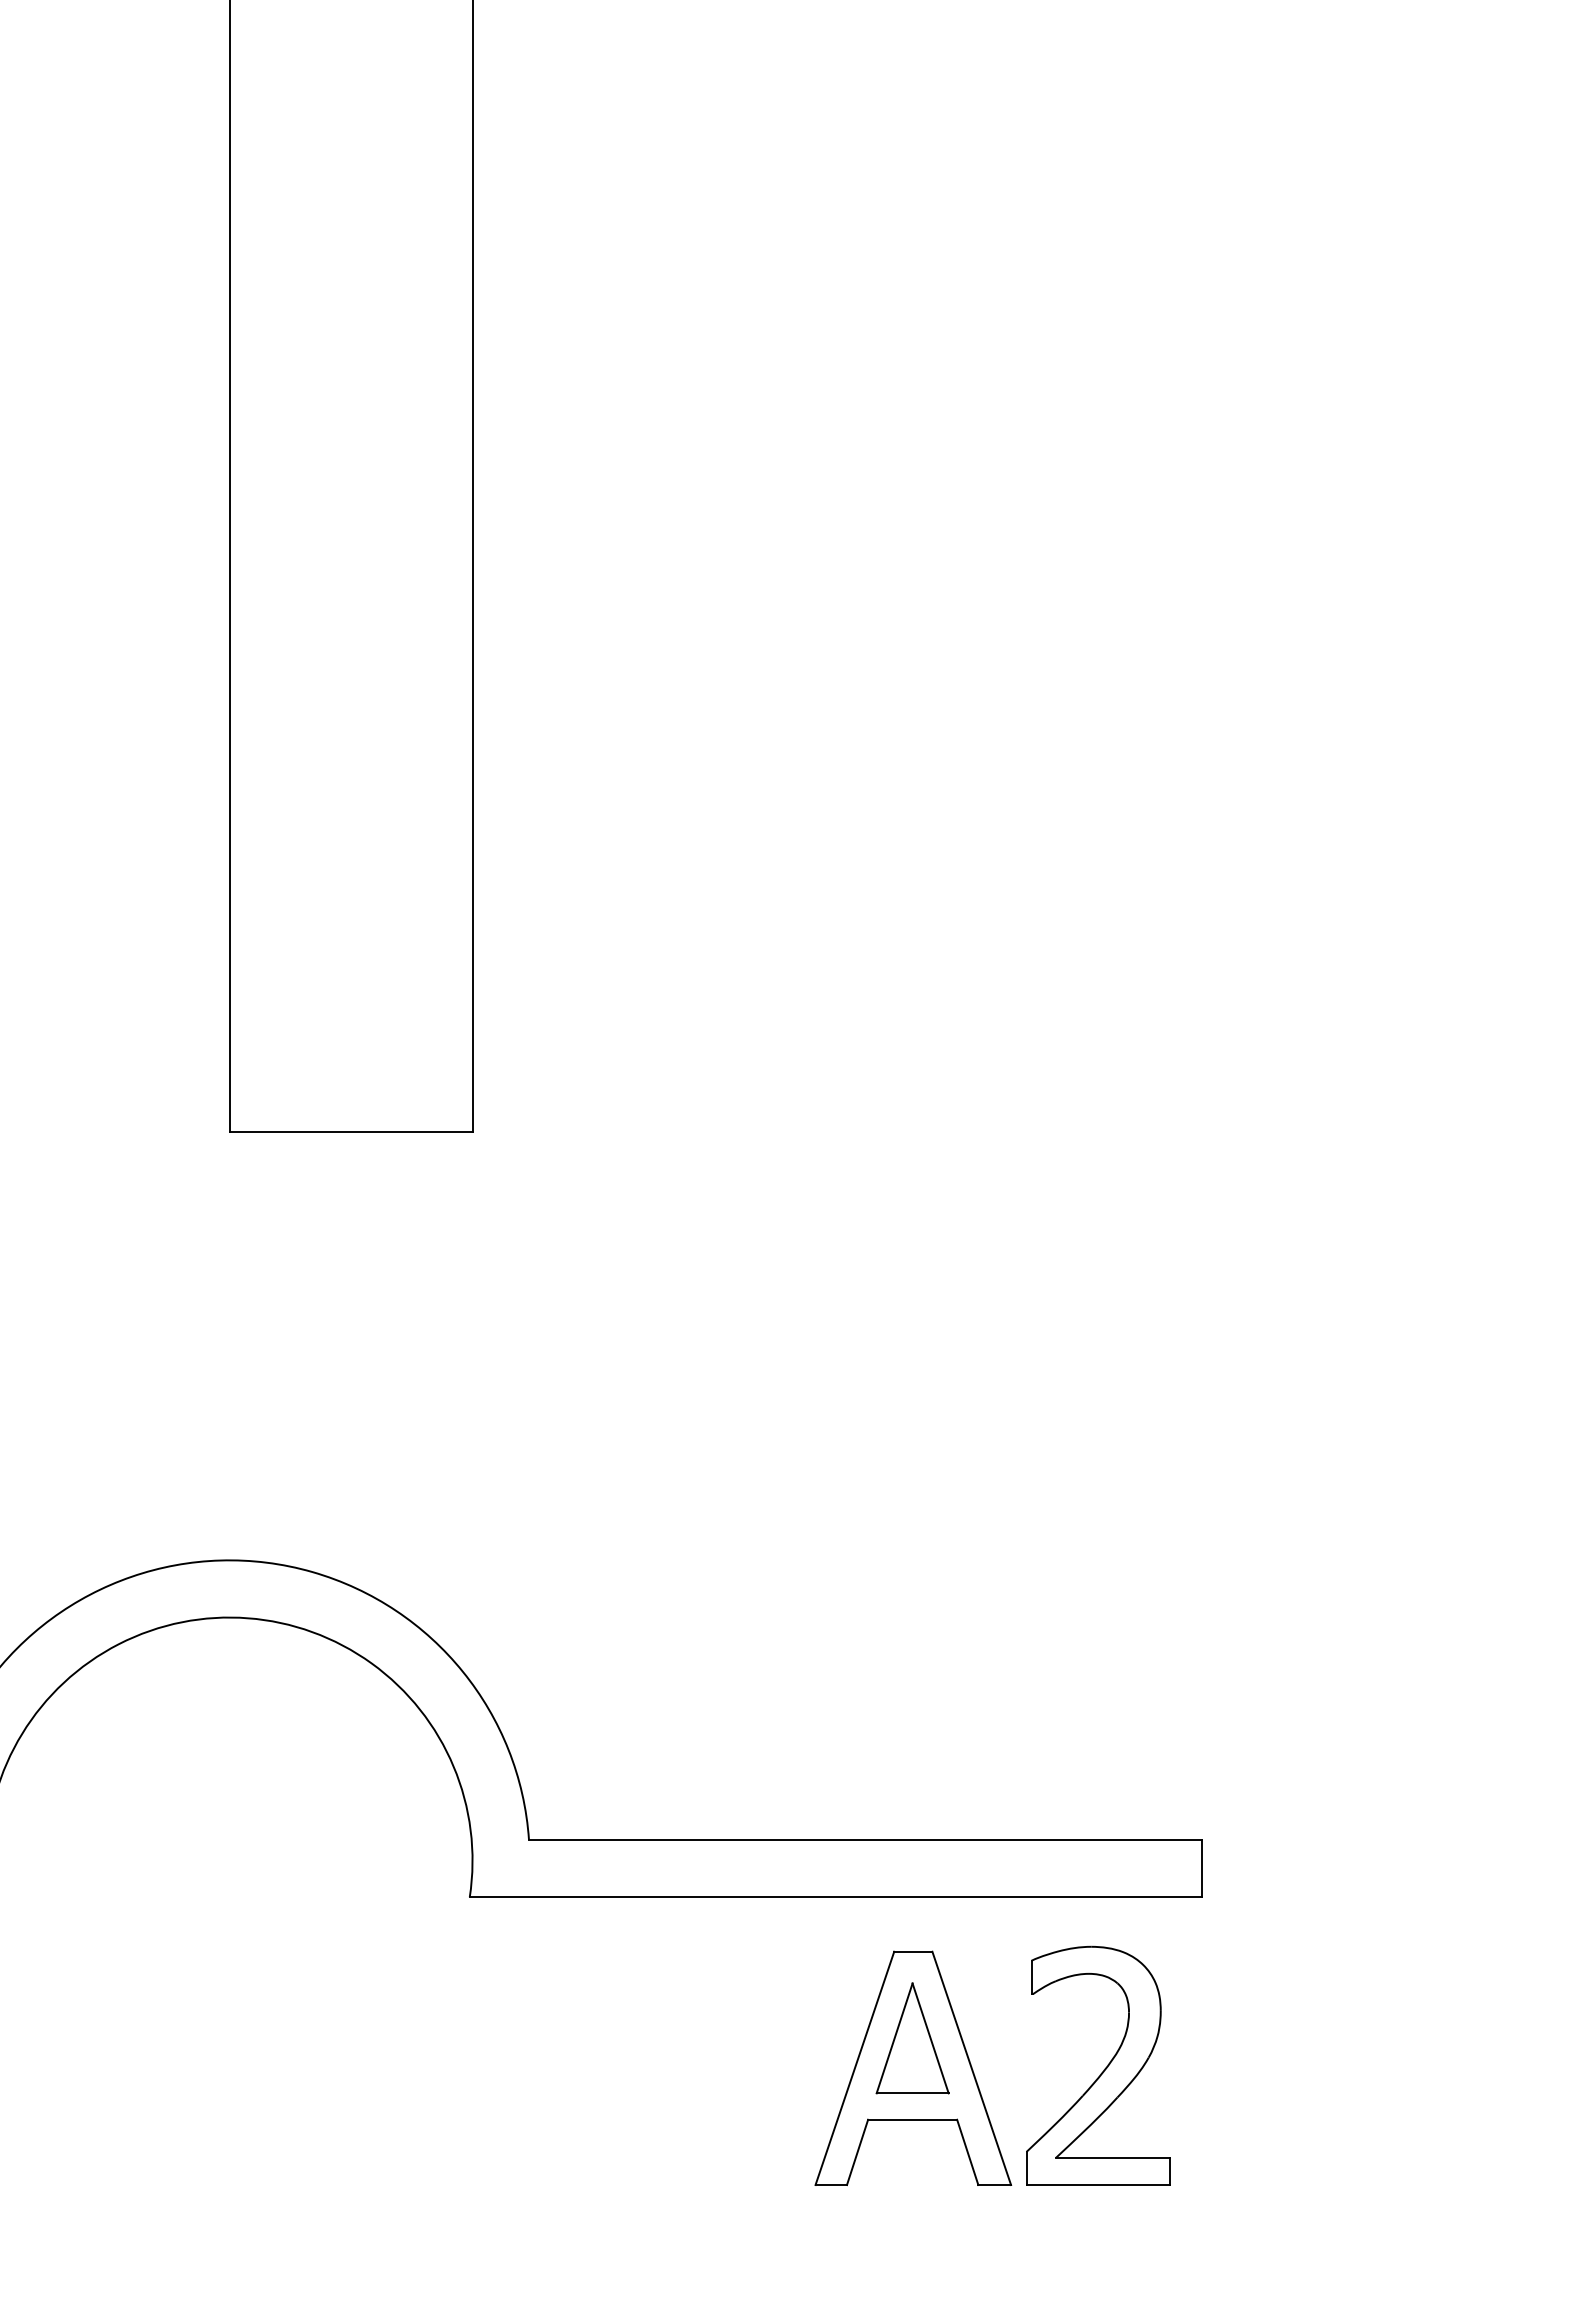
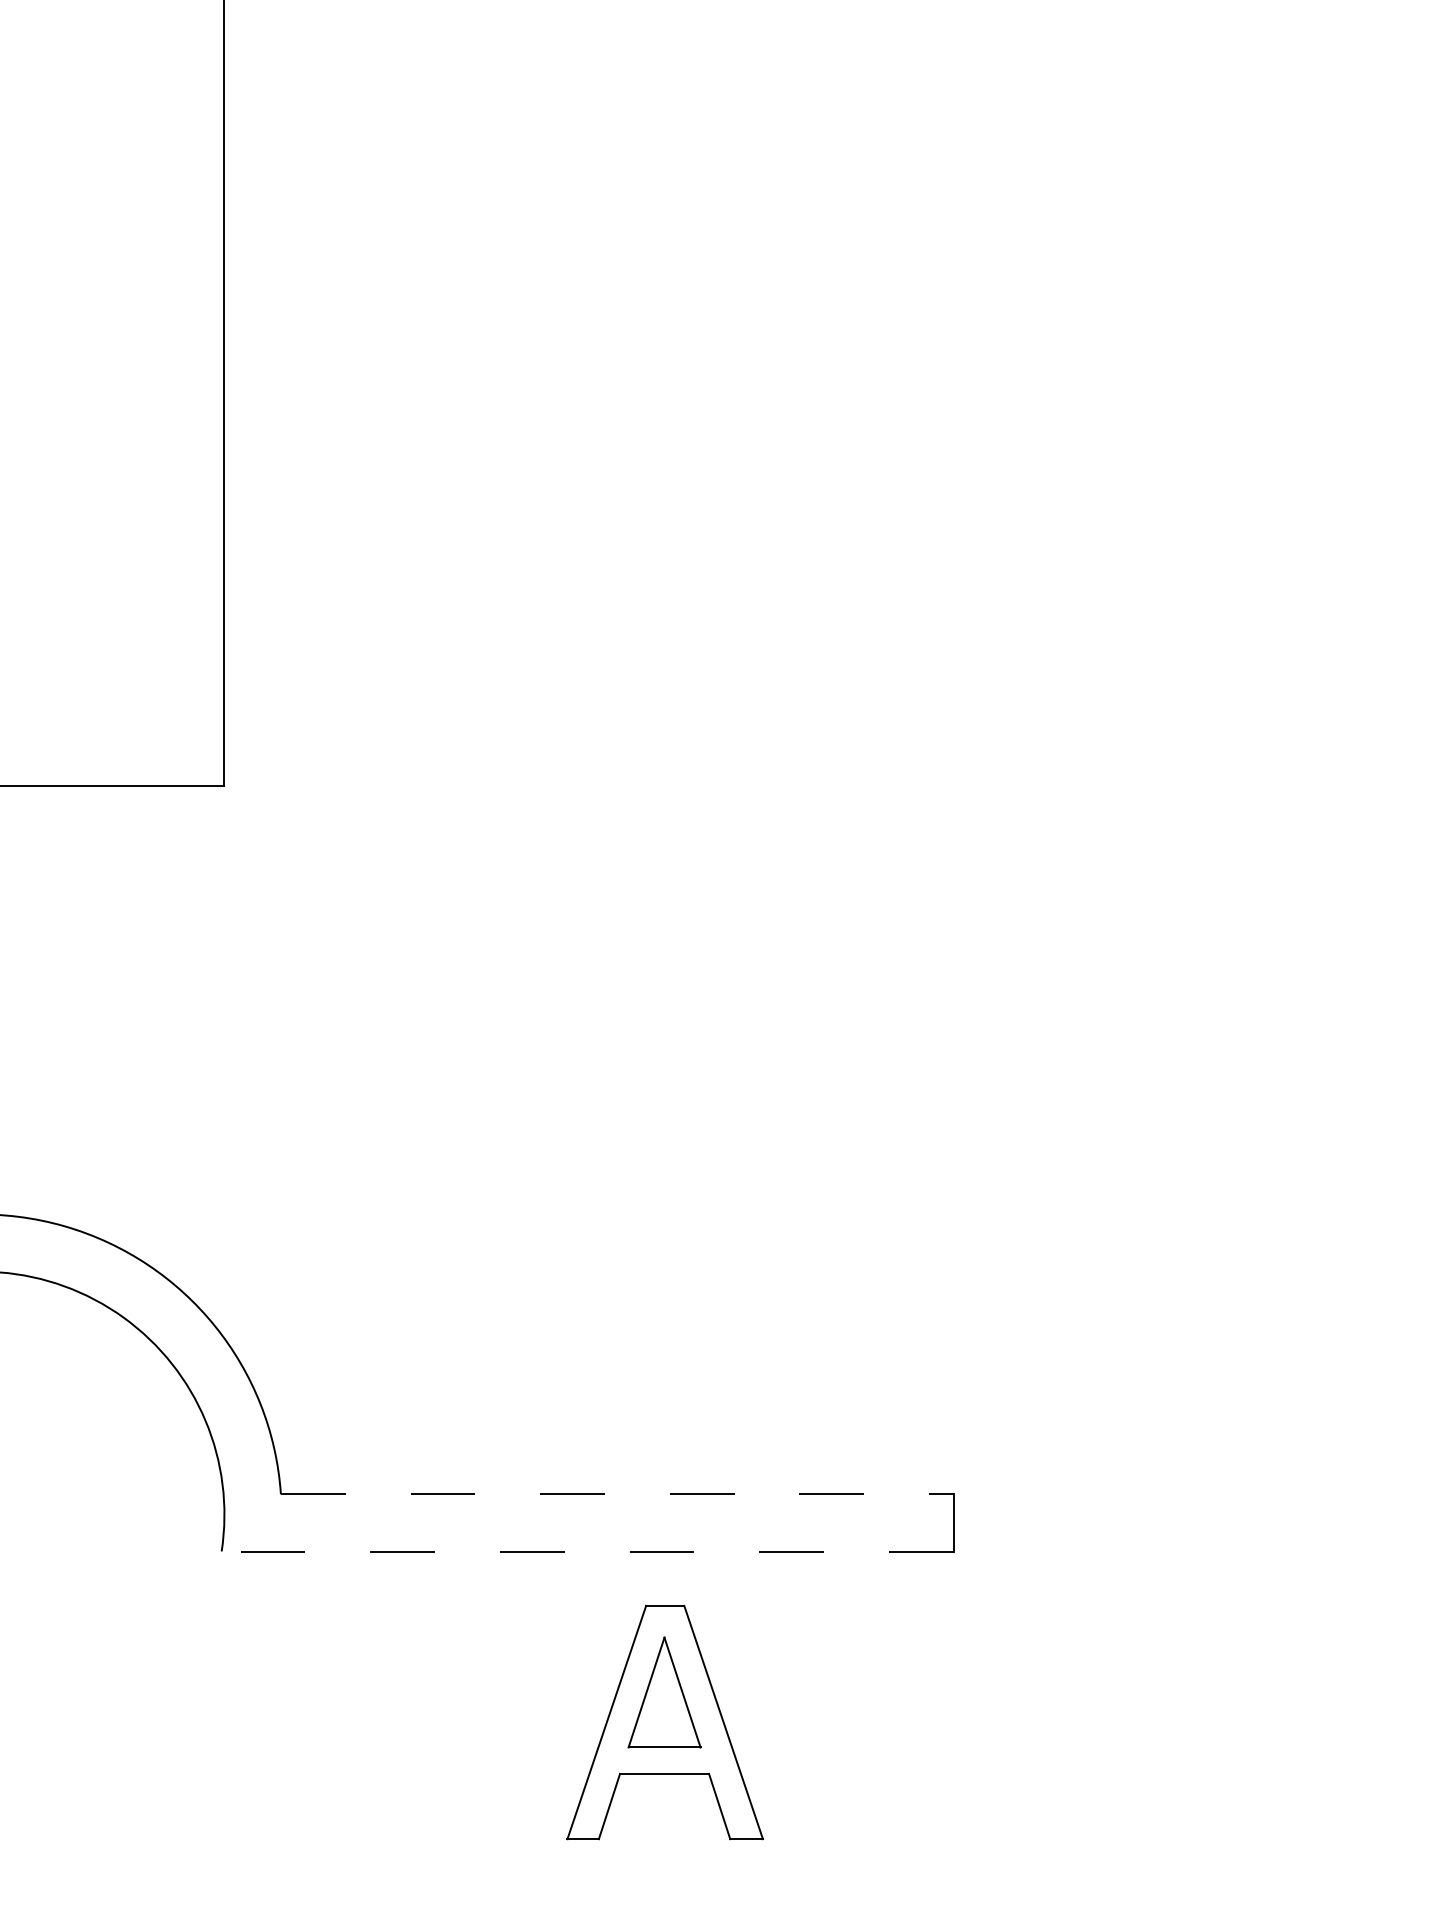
line: (865, 1840) -> (617, 1494), solid -> dashed
line: (835, 1897) -> (587, 1551), solid -> dashed
part: (1104, 2068) -> (856, 1722), removed

